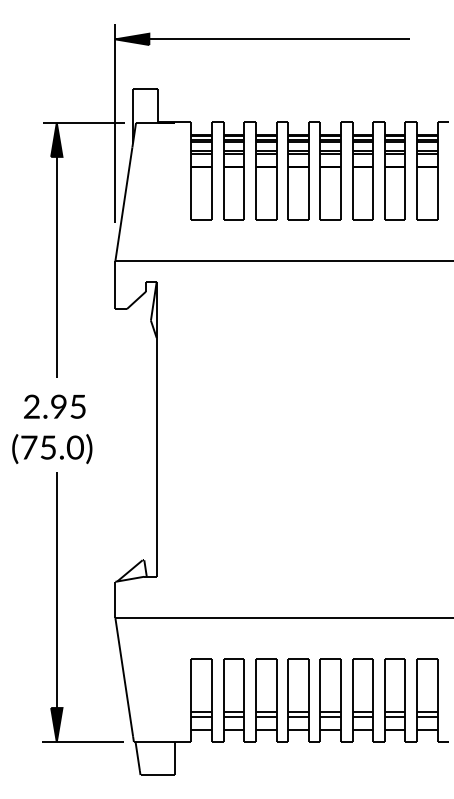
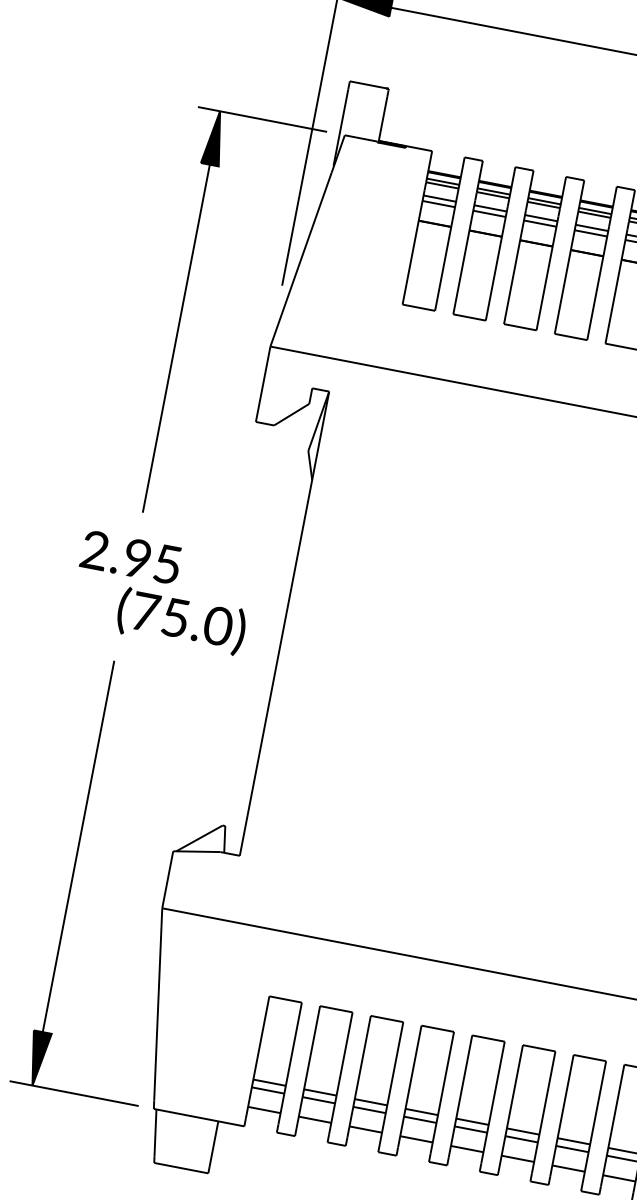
text: (52, 449) -> (181, 622), moved

